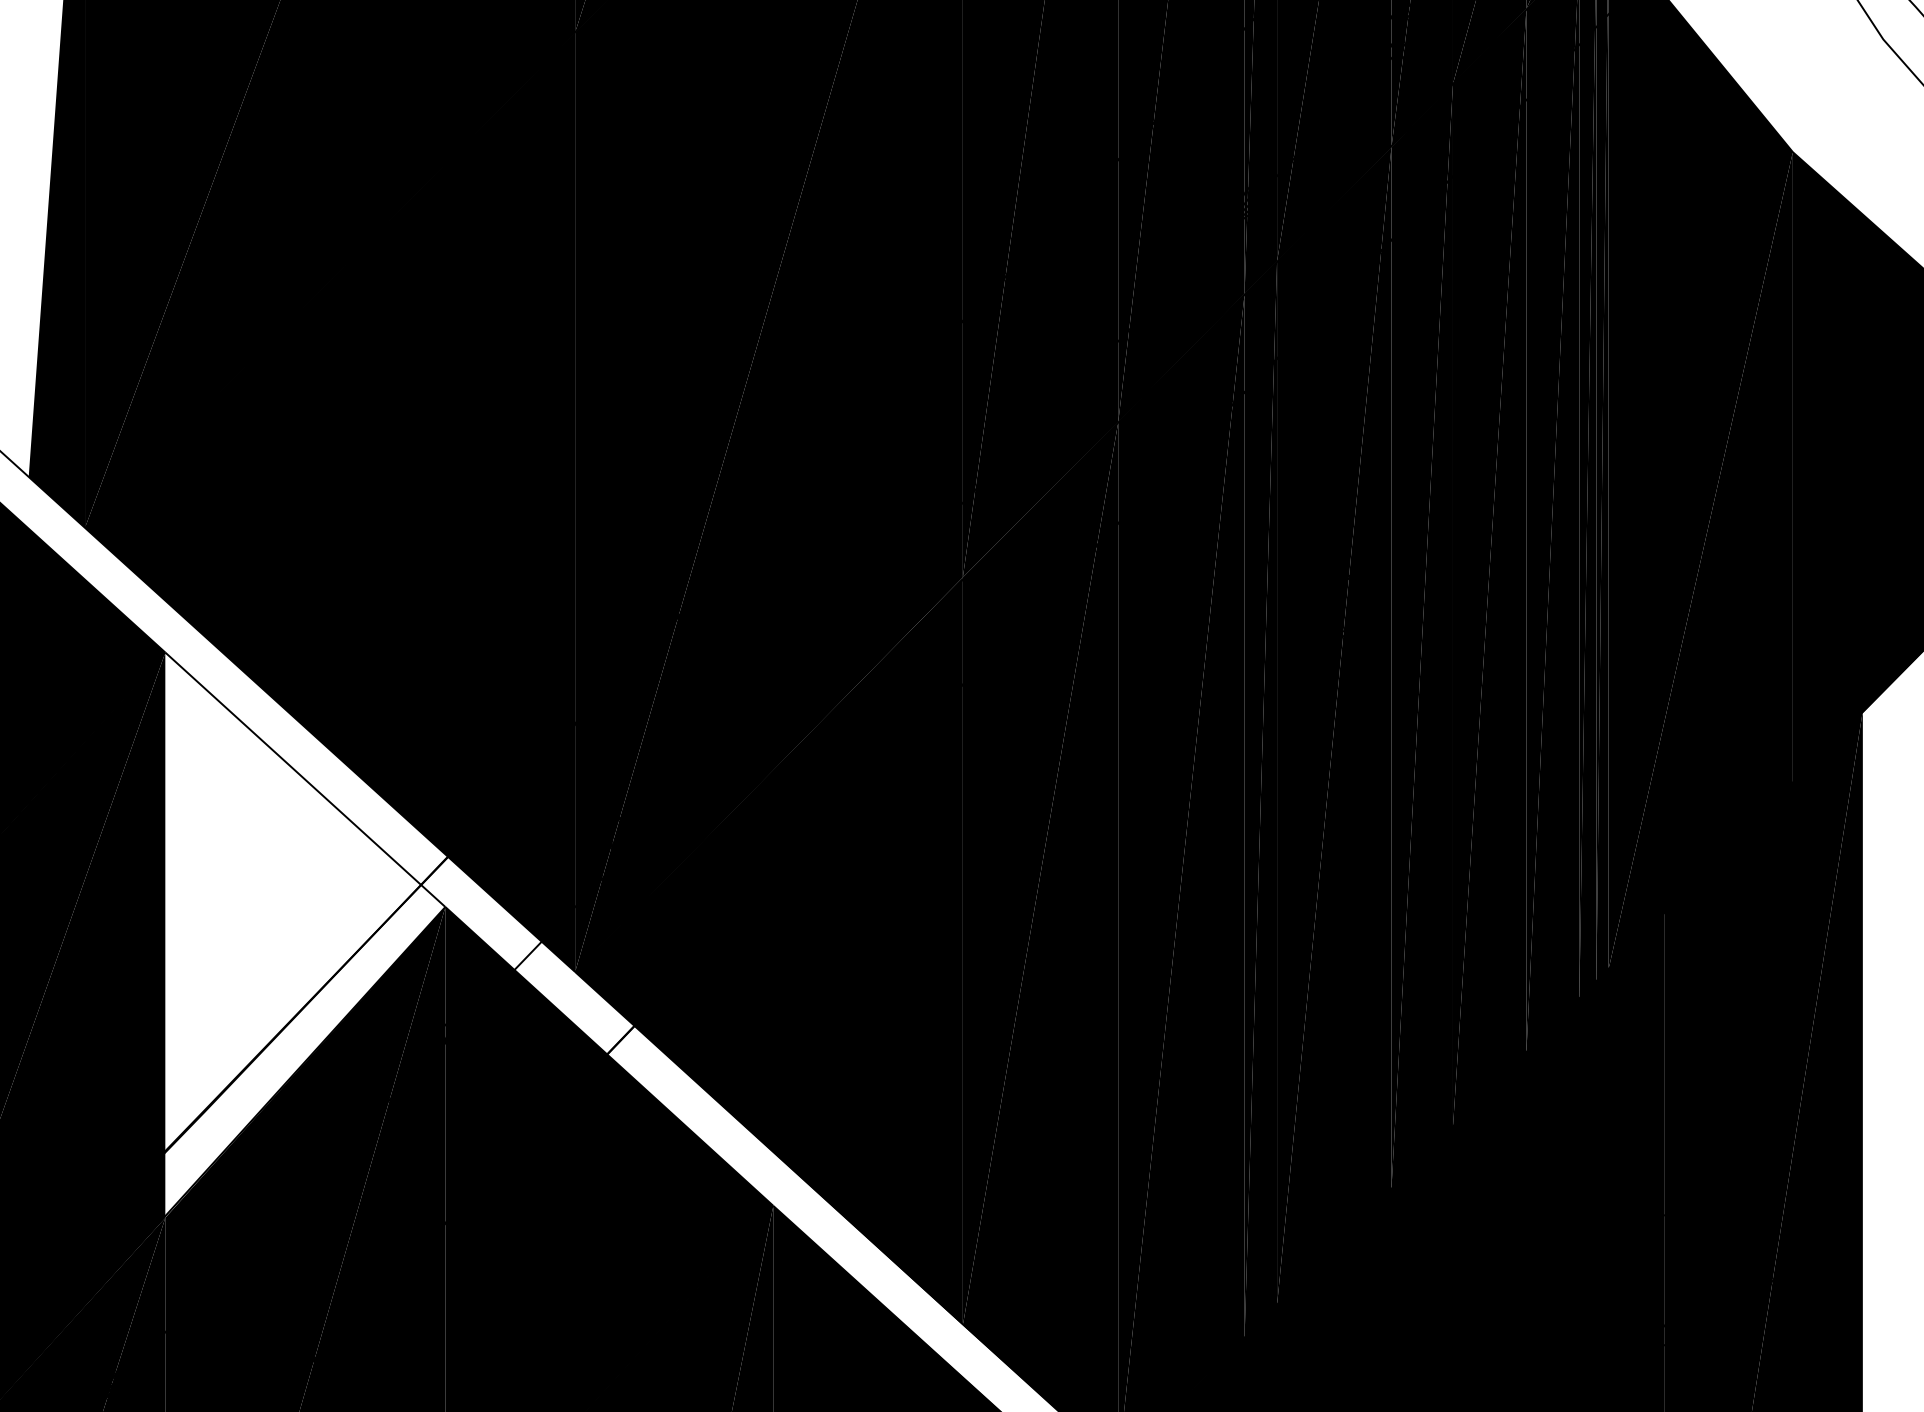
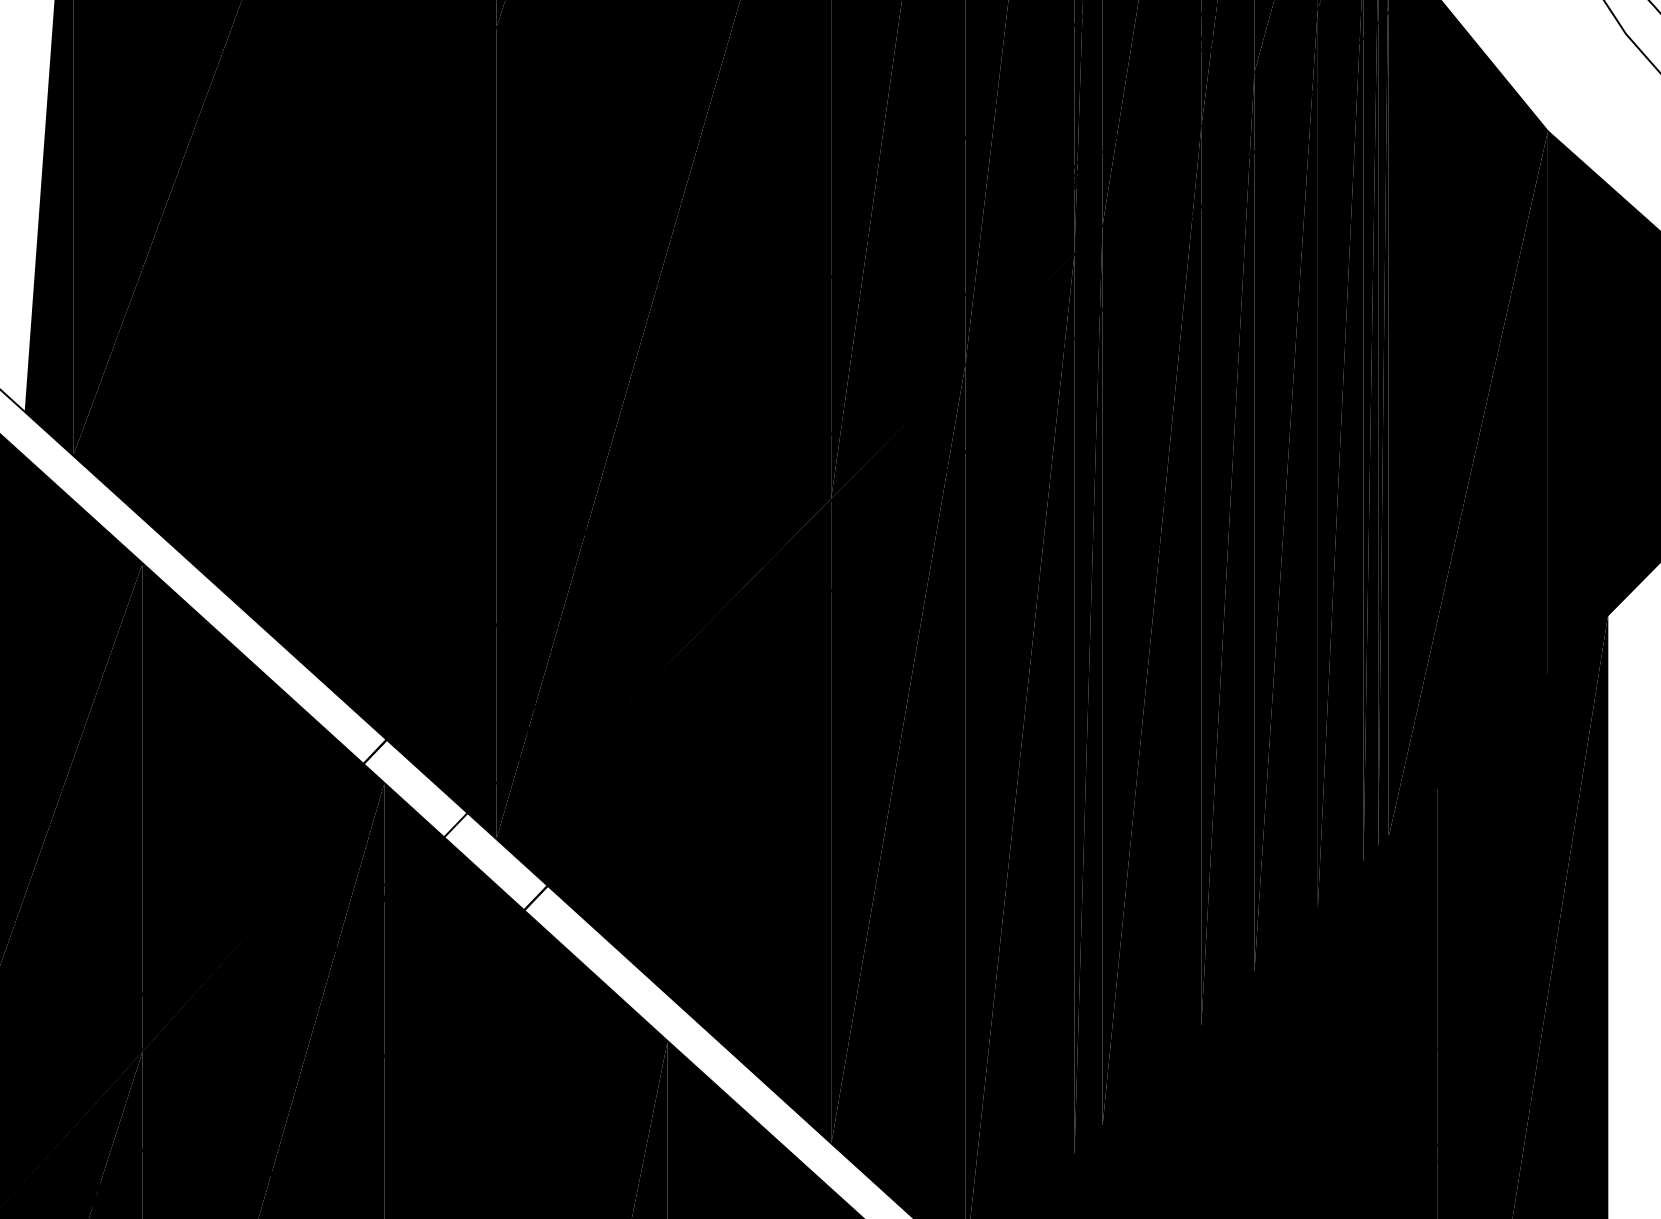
fill: (305, 935) -> (263, 807), added

